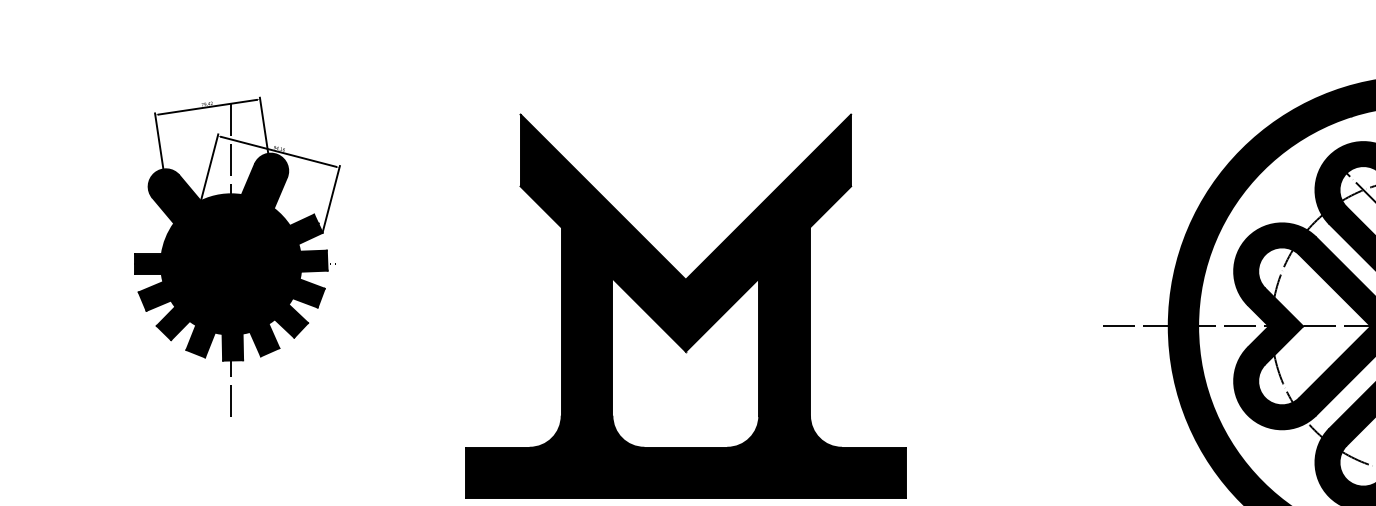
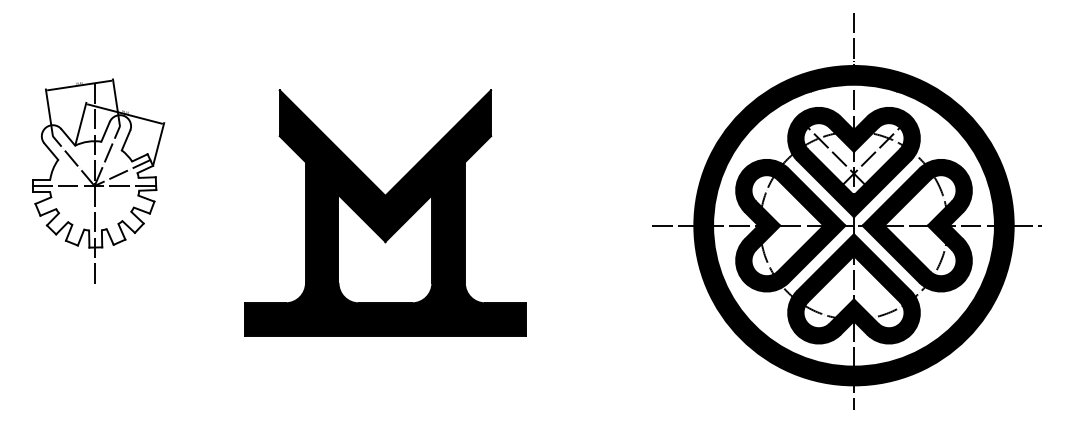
fill: (231, 257) -> (94, 181), removed

